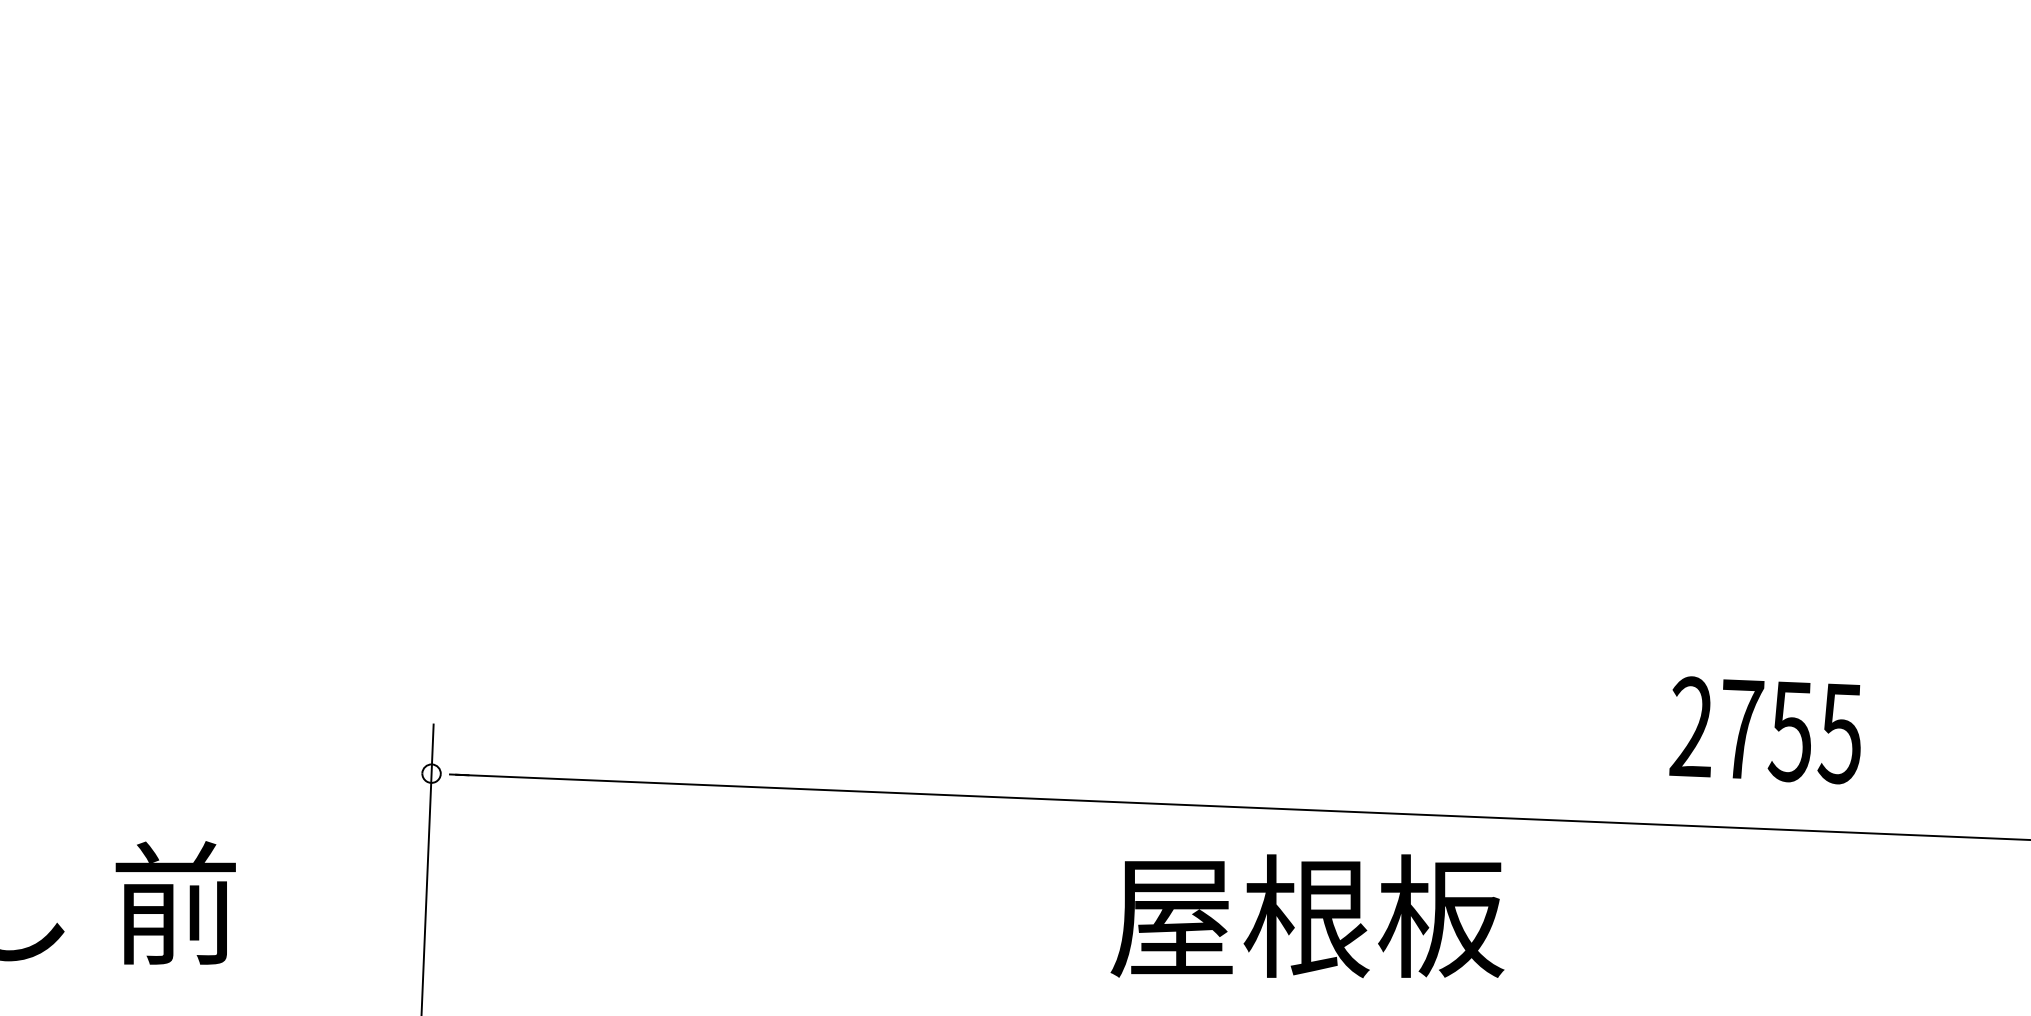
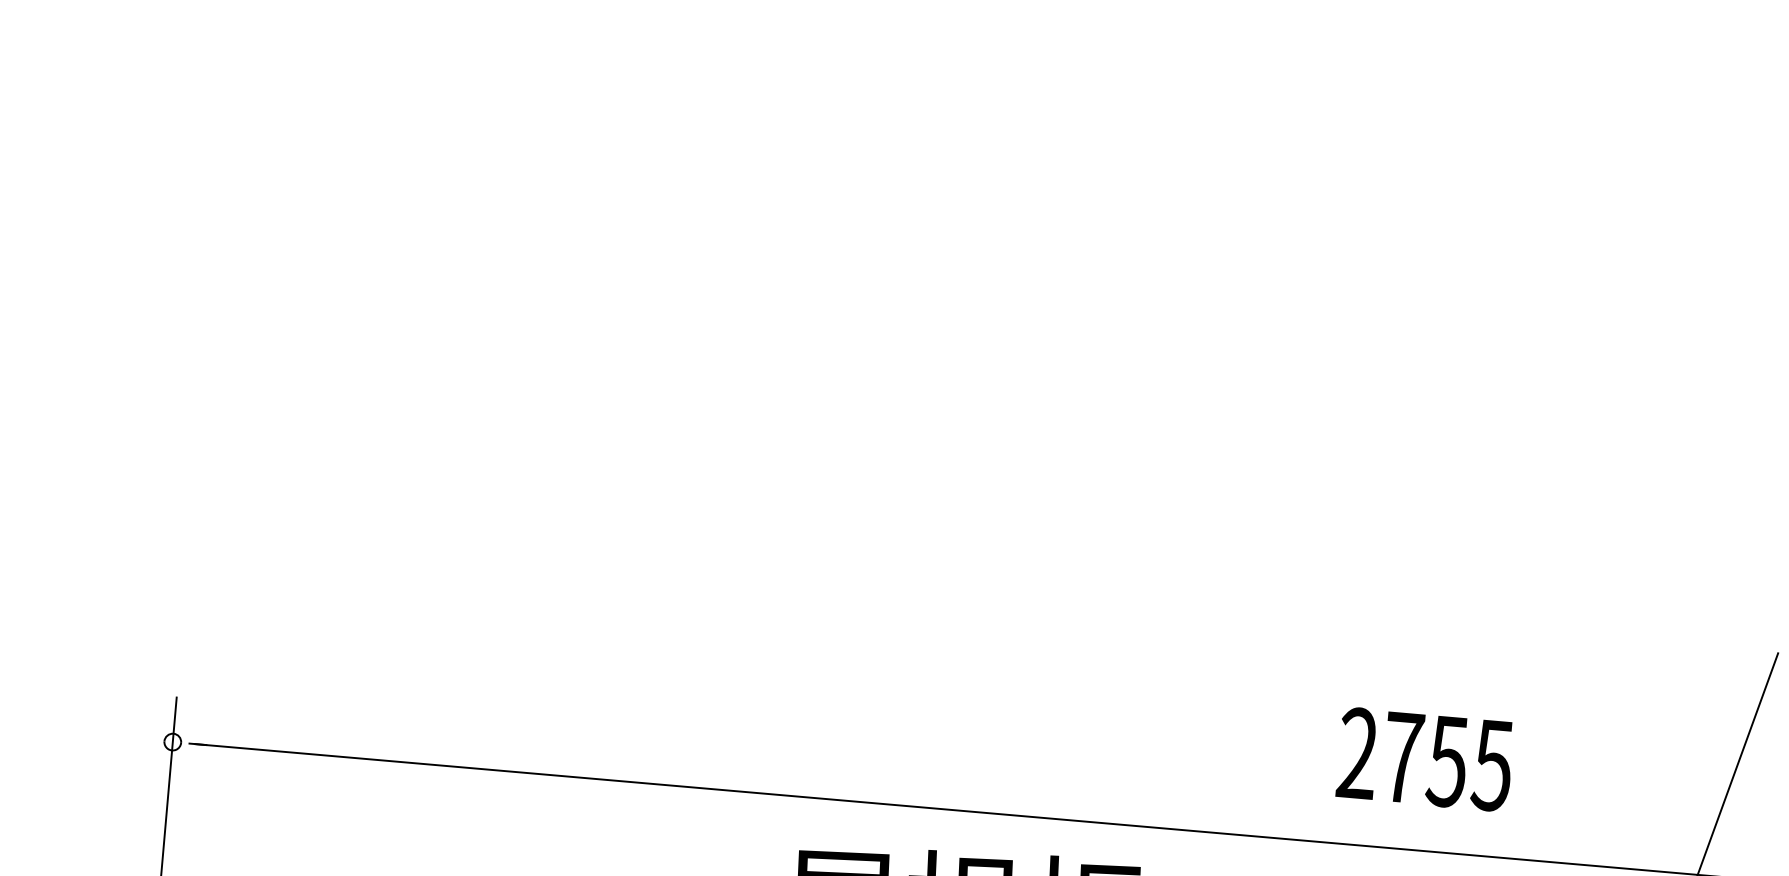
text: (1764, 730) -> (1423, 759), moved

